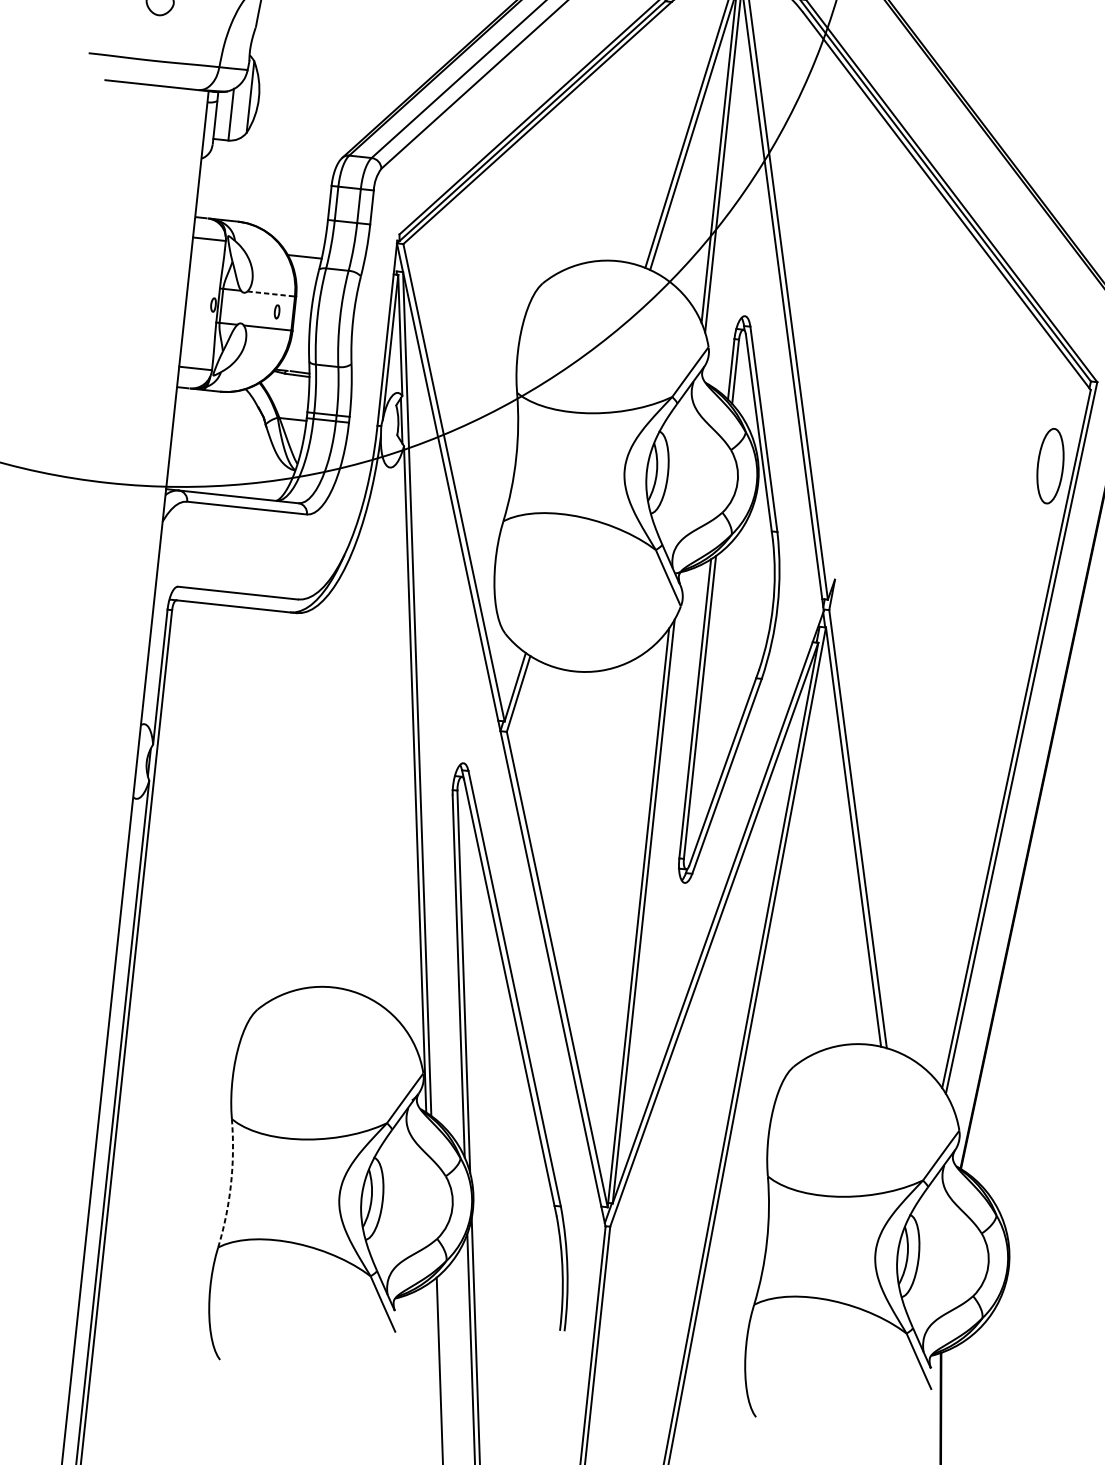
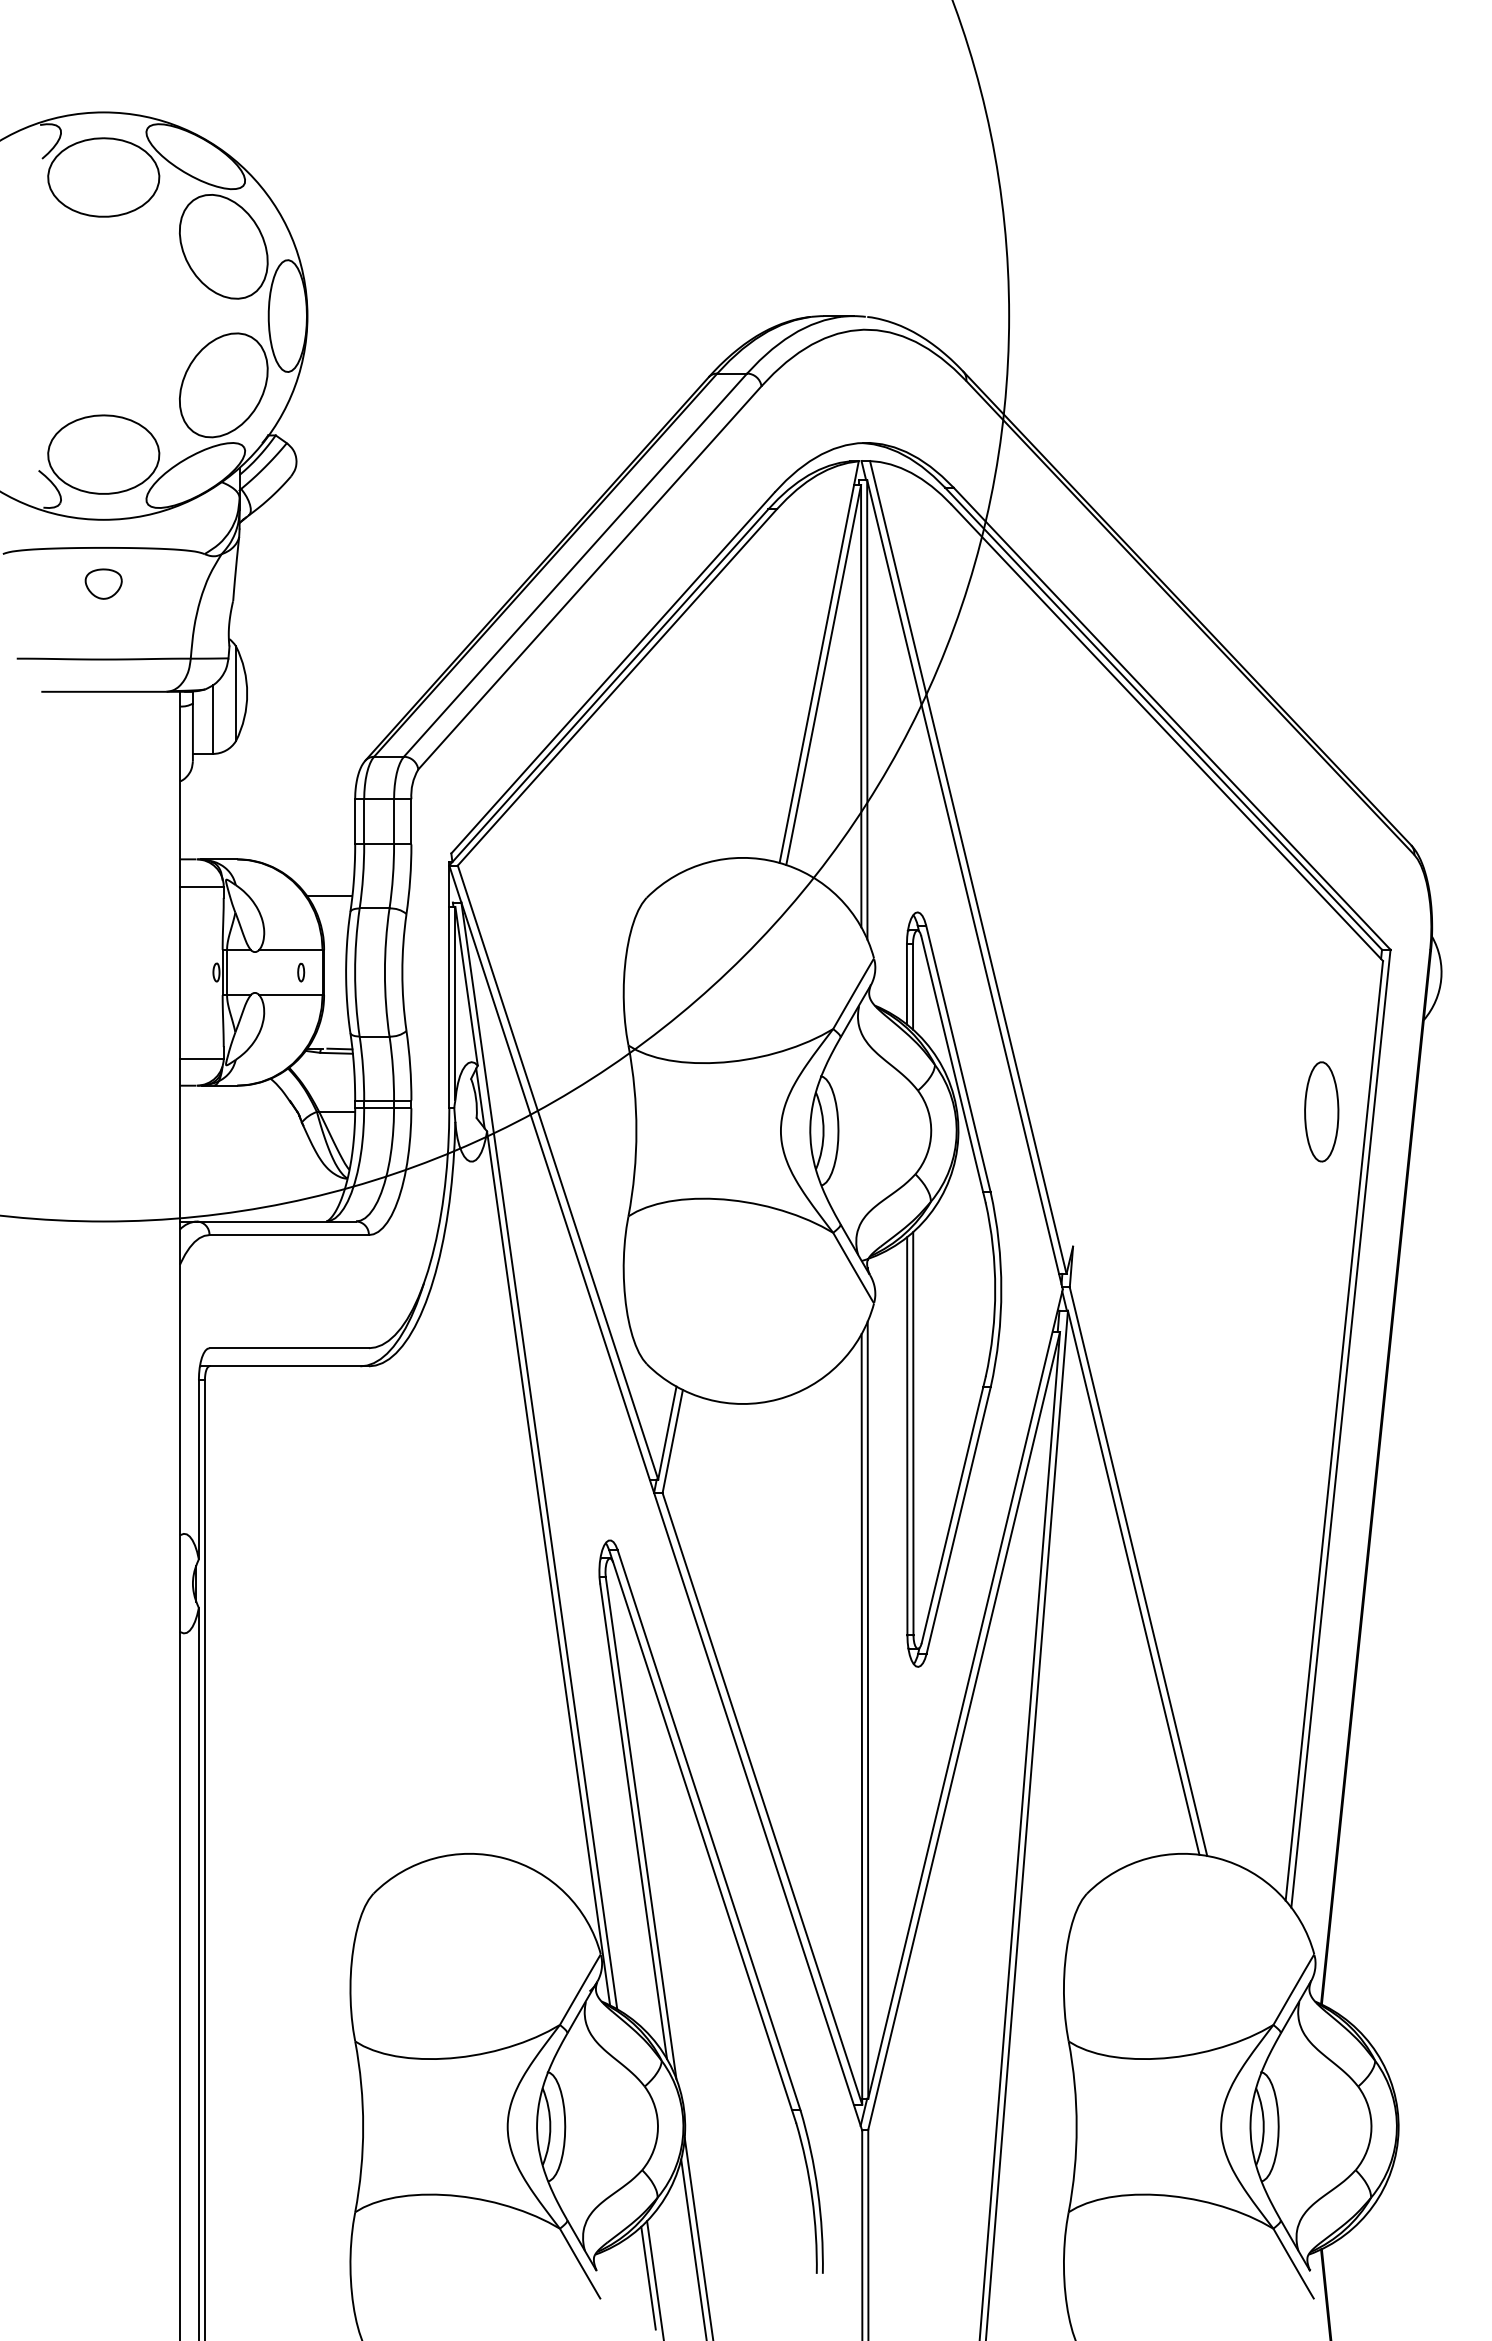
line: (270, 293) -> (290, 949), dashed -> solid
part: (1050, 465) -> (1321, 1111), moved
arc: (231, 1183) -> (363, 2126), dashed -> solid
line: (433, 1320) -> (648, 2277), added

